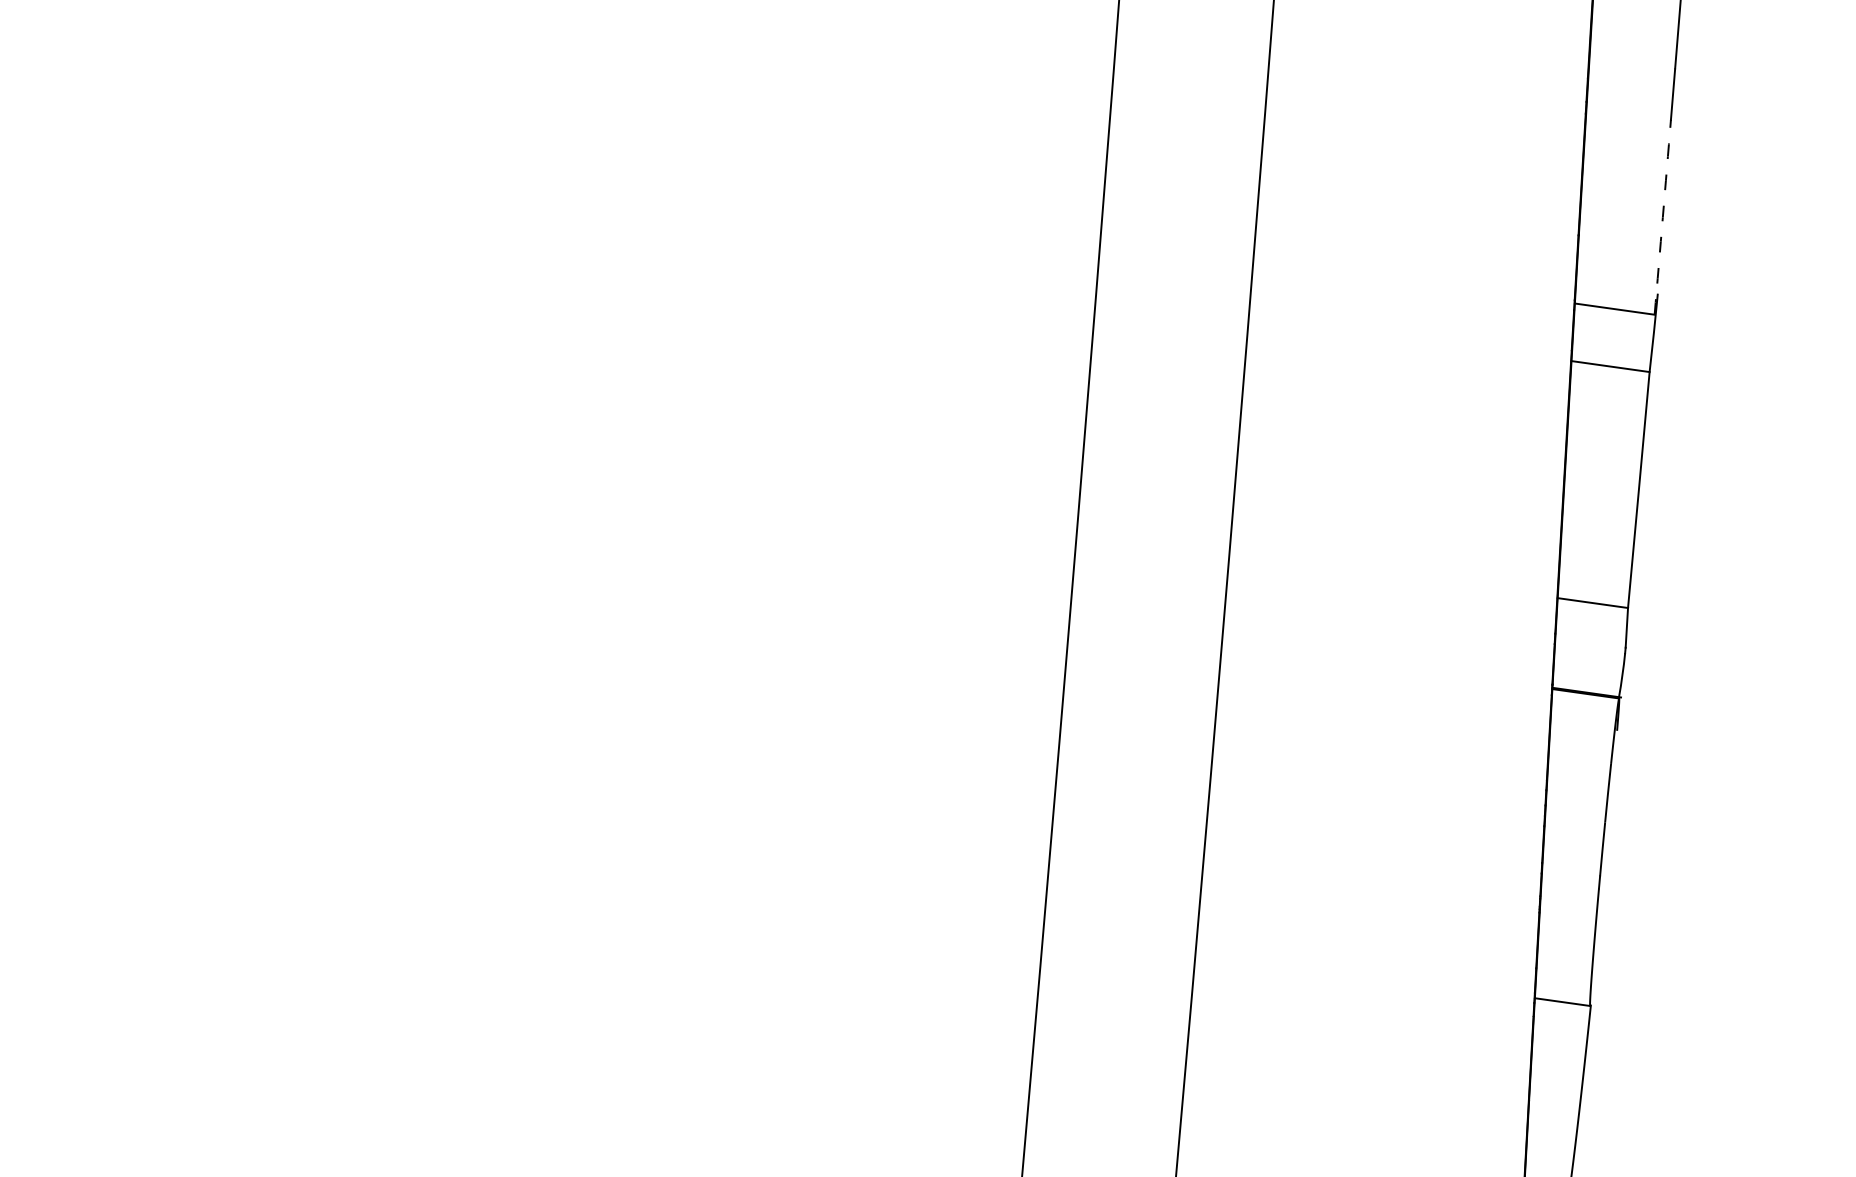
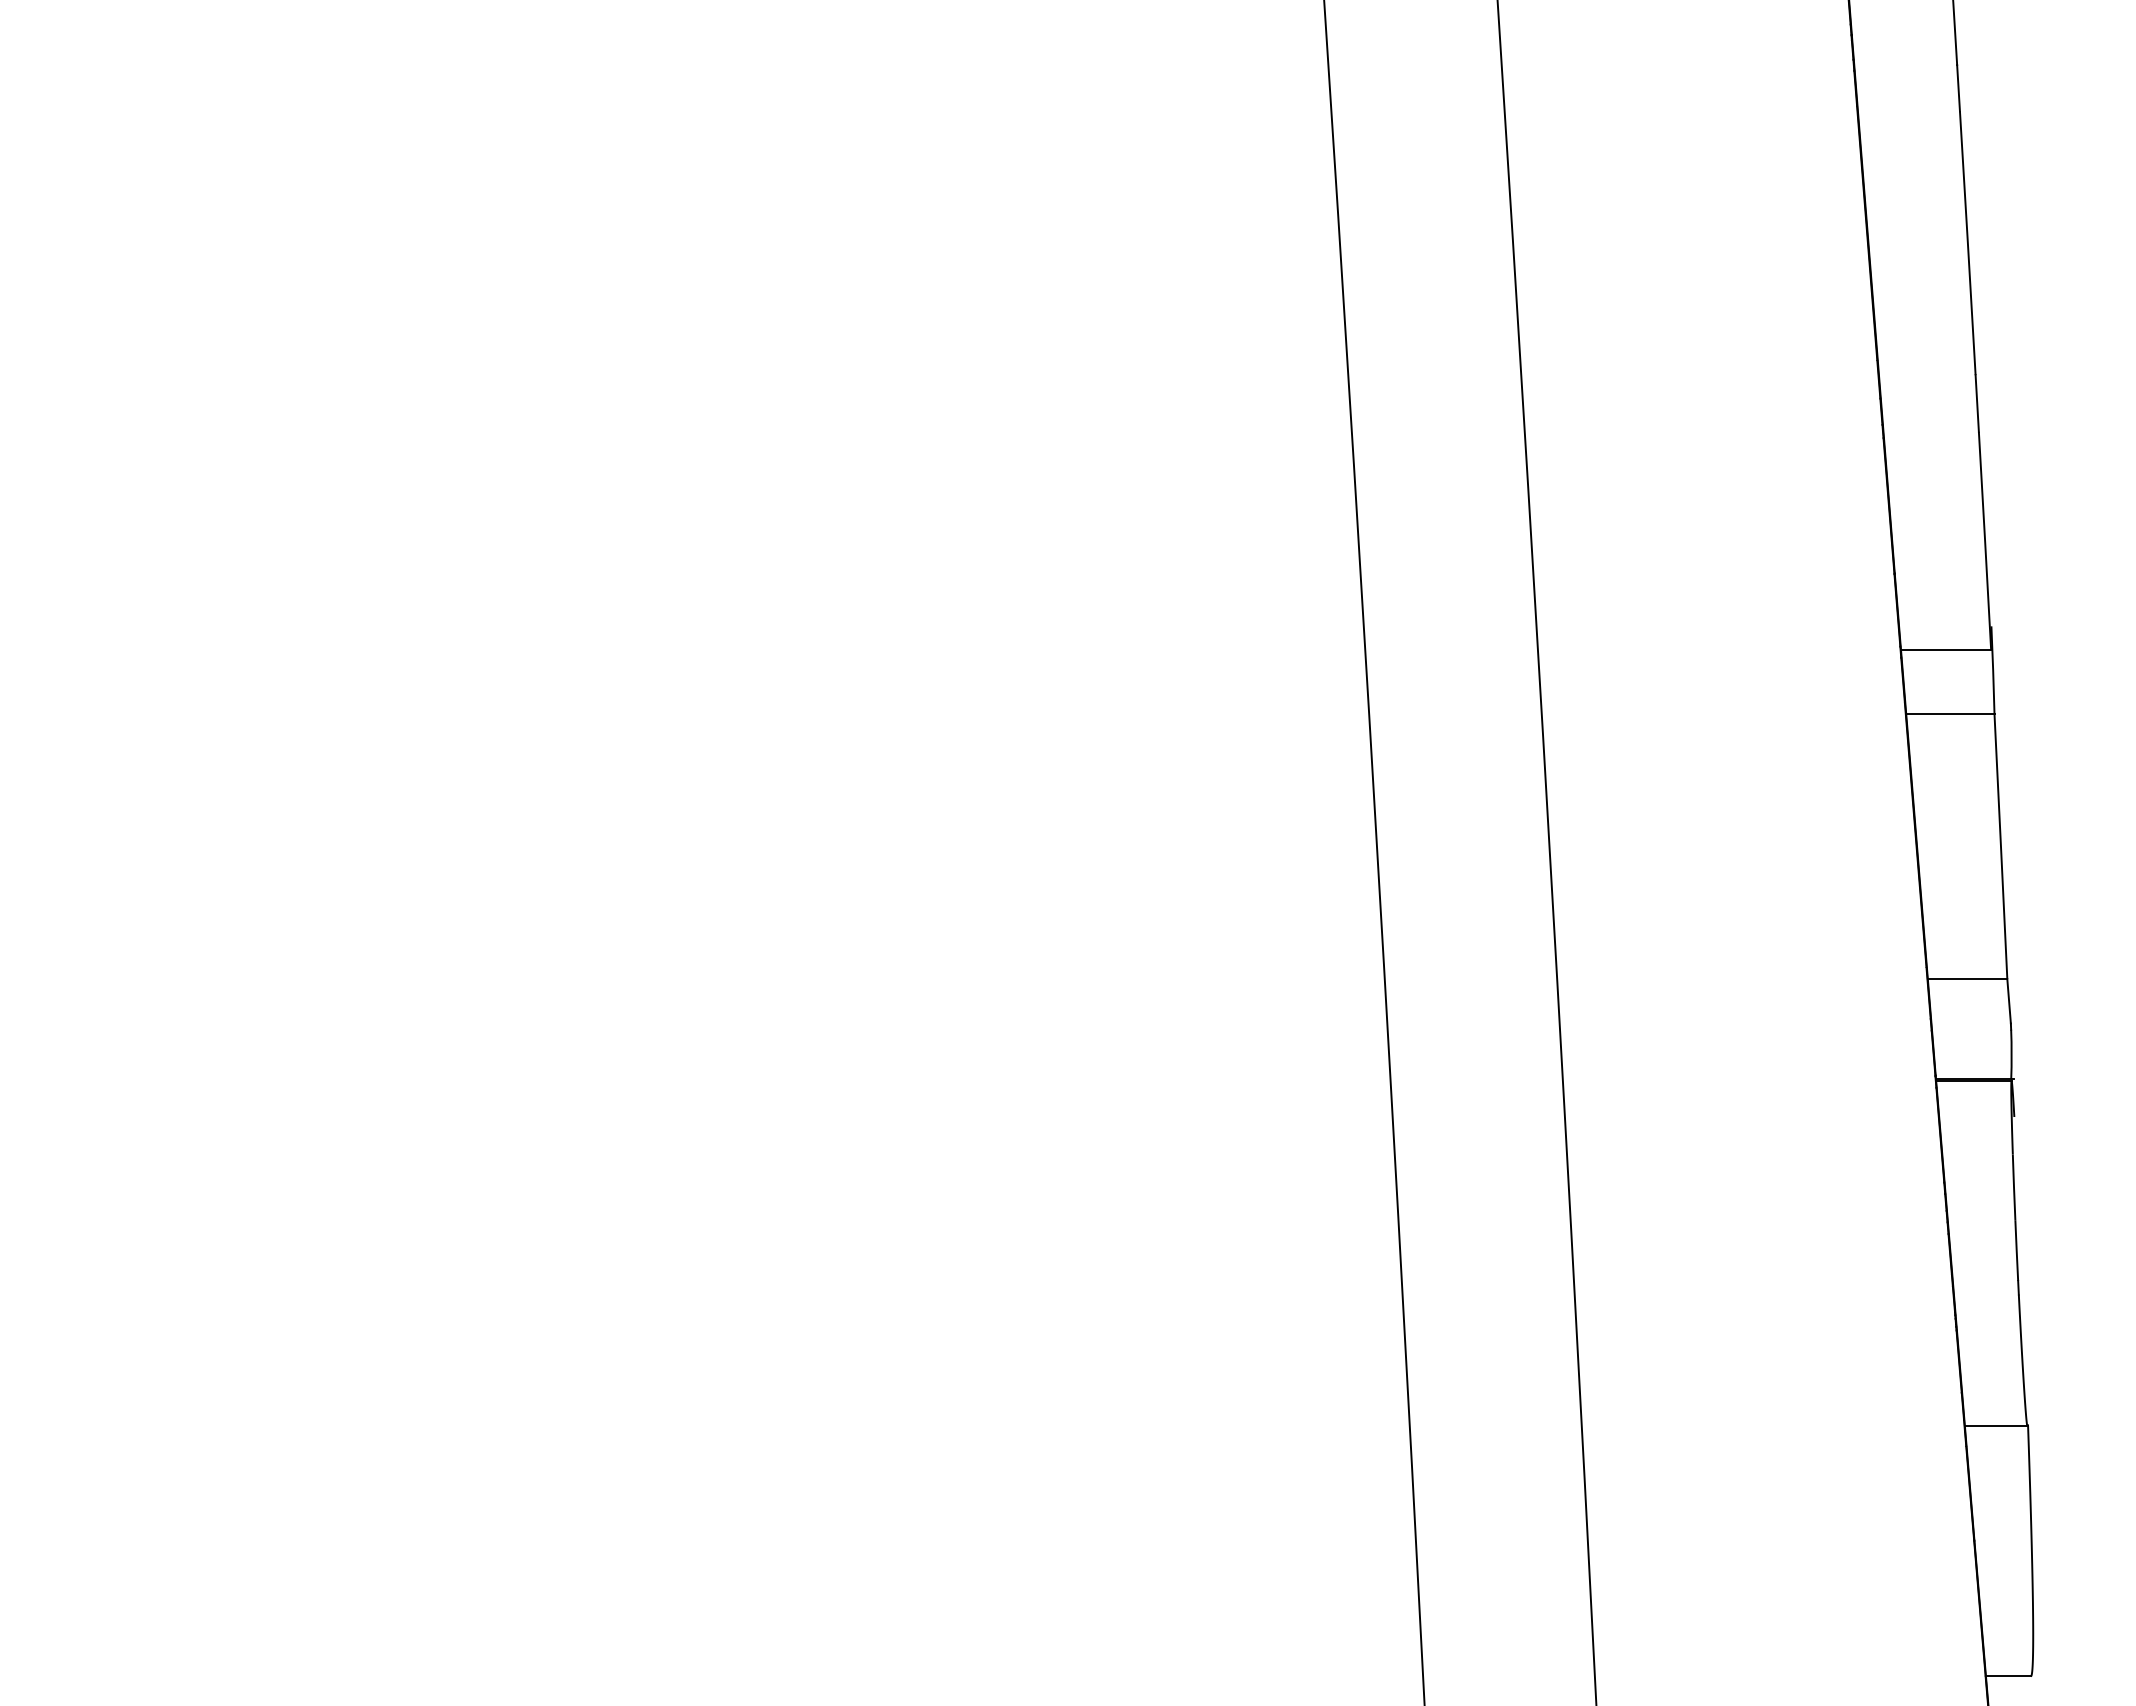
arc: (1663, 217) -> (1985, 541), dashed -> solid

